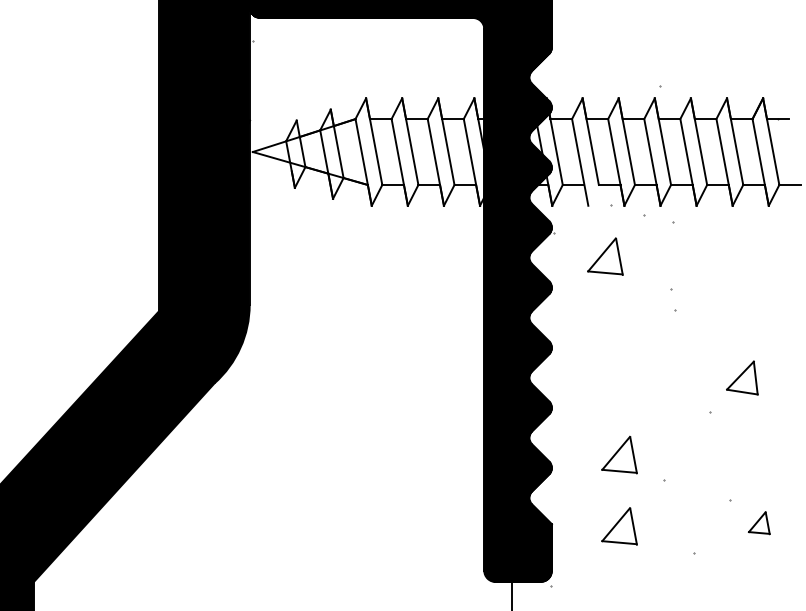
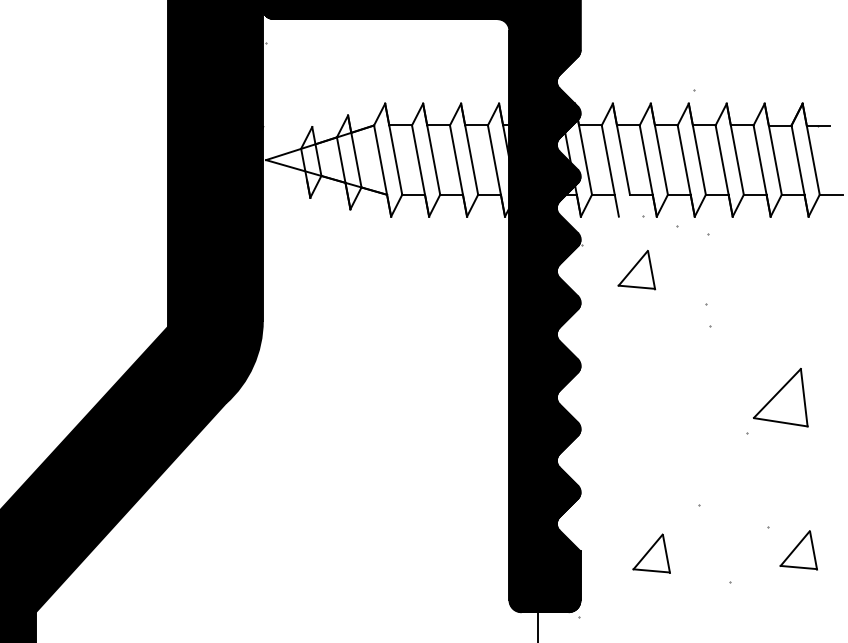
part: (742, 377) -> (780, 397), size x1.67
part: (619, 454) -> (651, 478), removed
part: (759, 523) -> (798, 550), size x1.67

